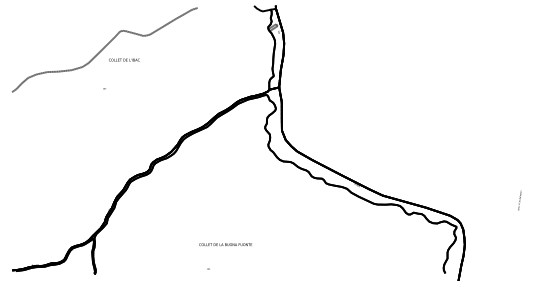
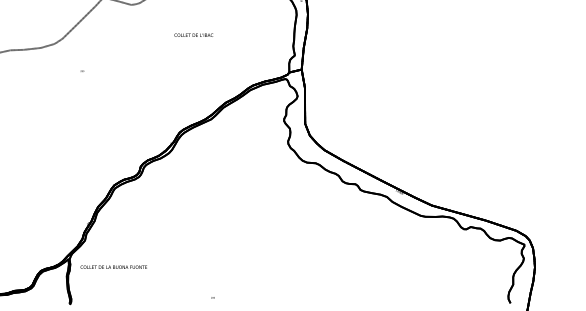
text: (124, 59) -> (194, 34), moved
text: (225, 244) -> (113, 266), moved

